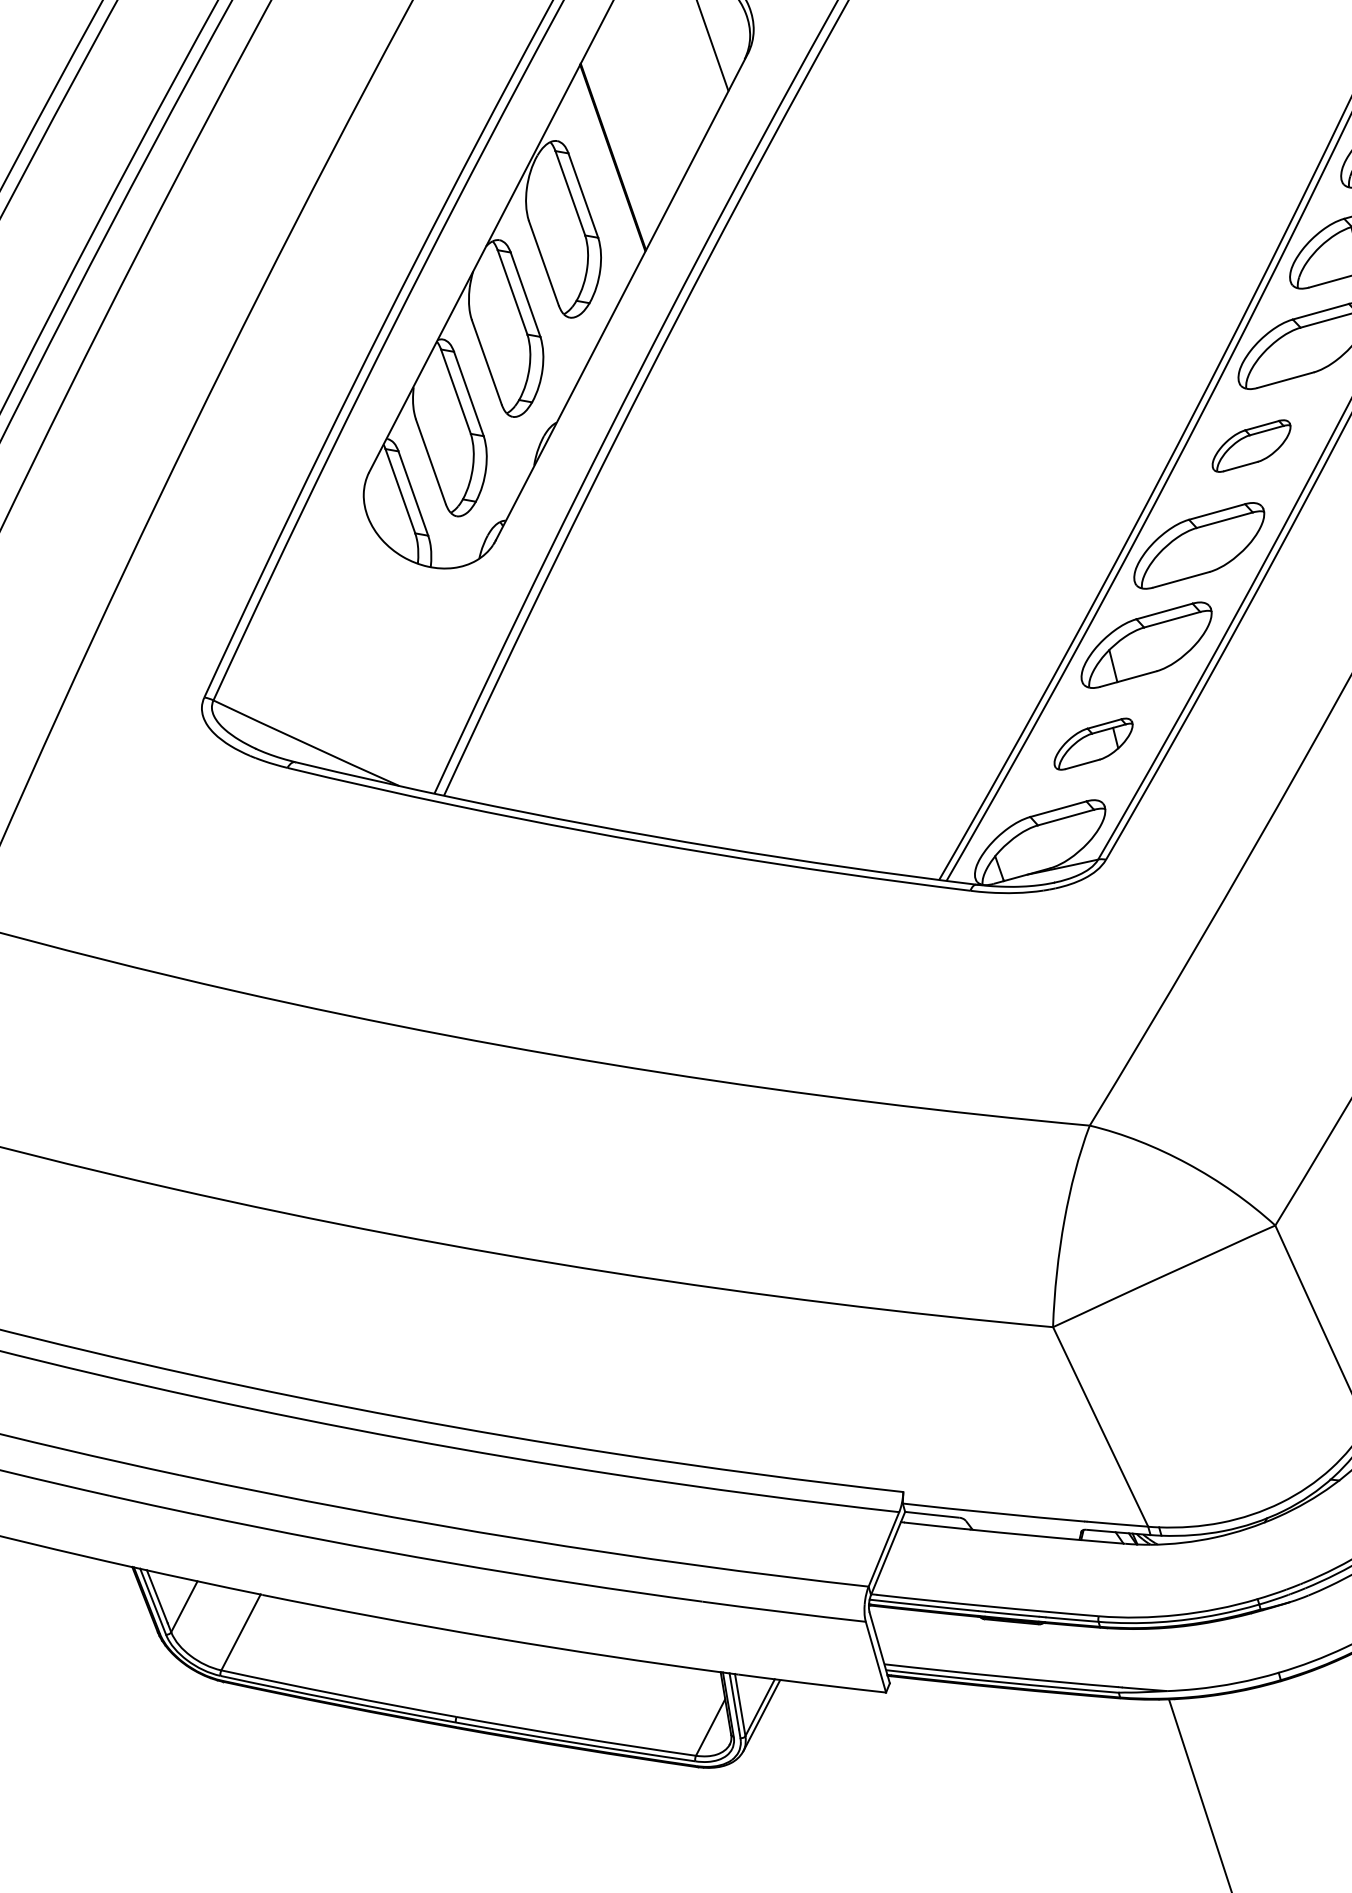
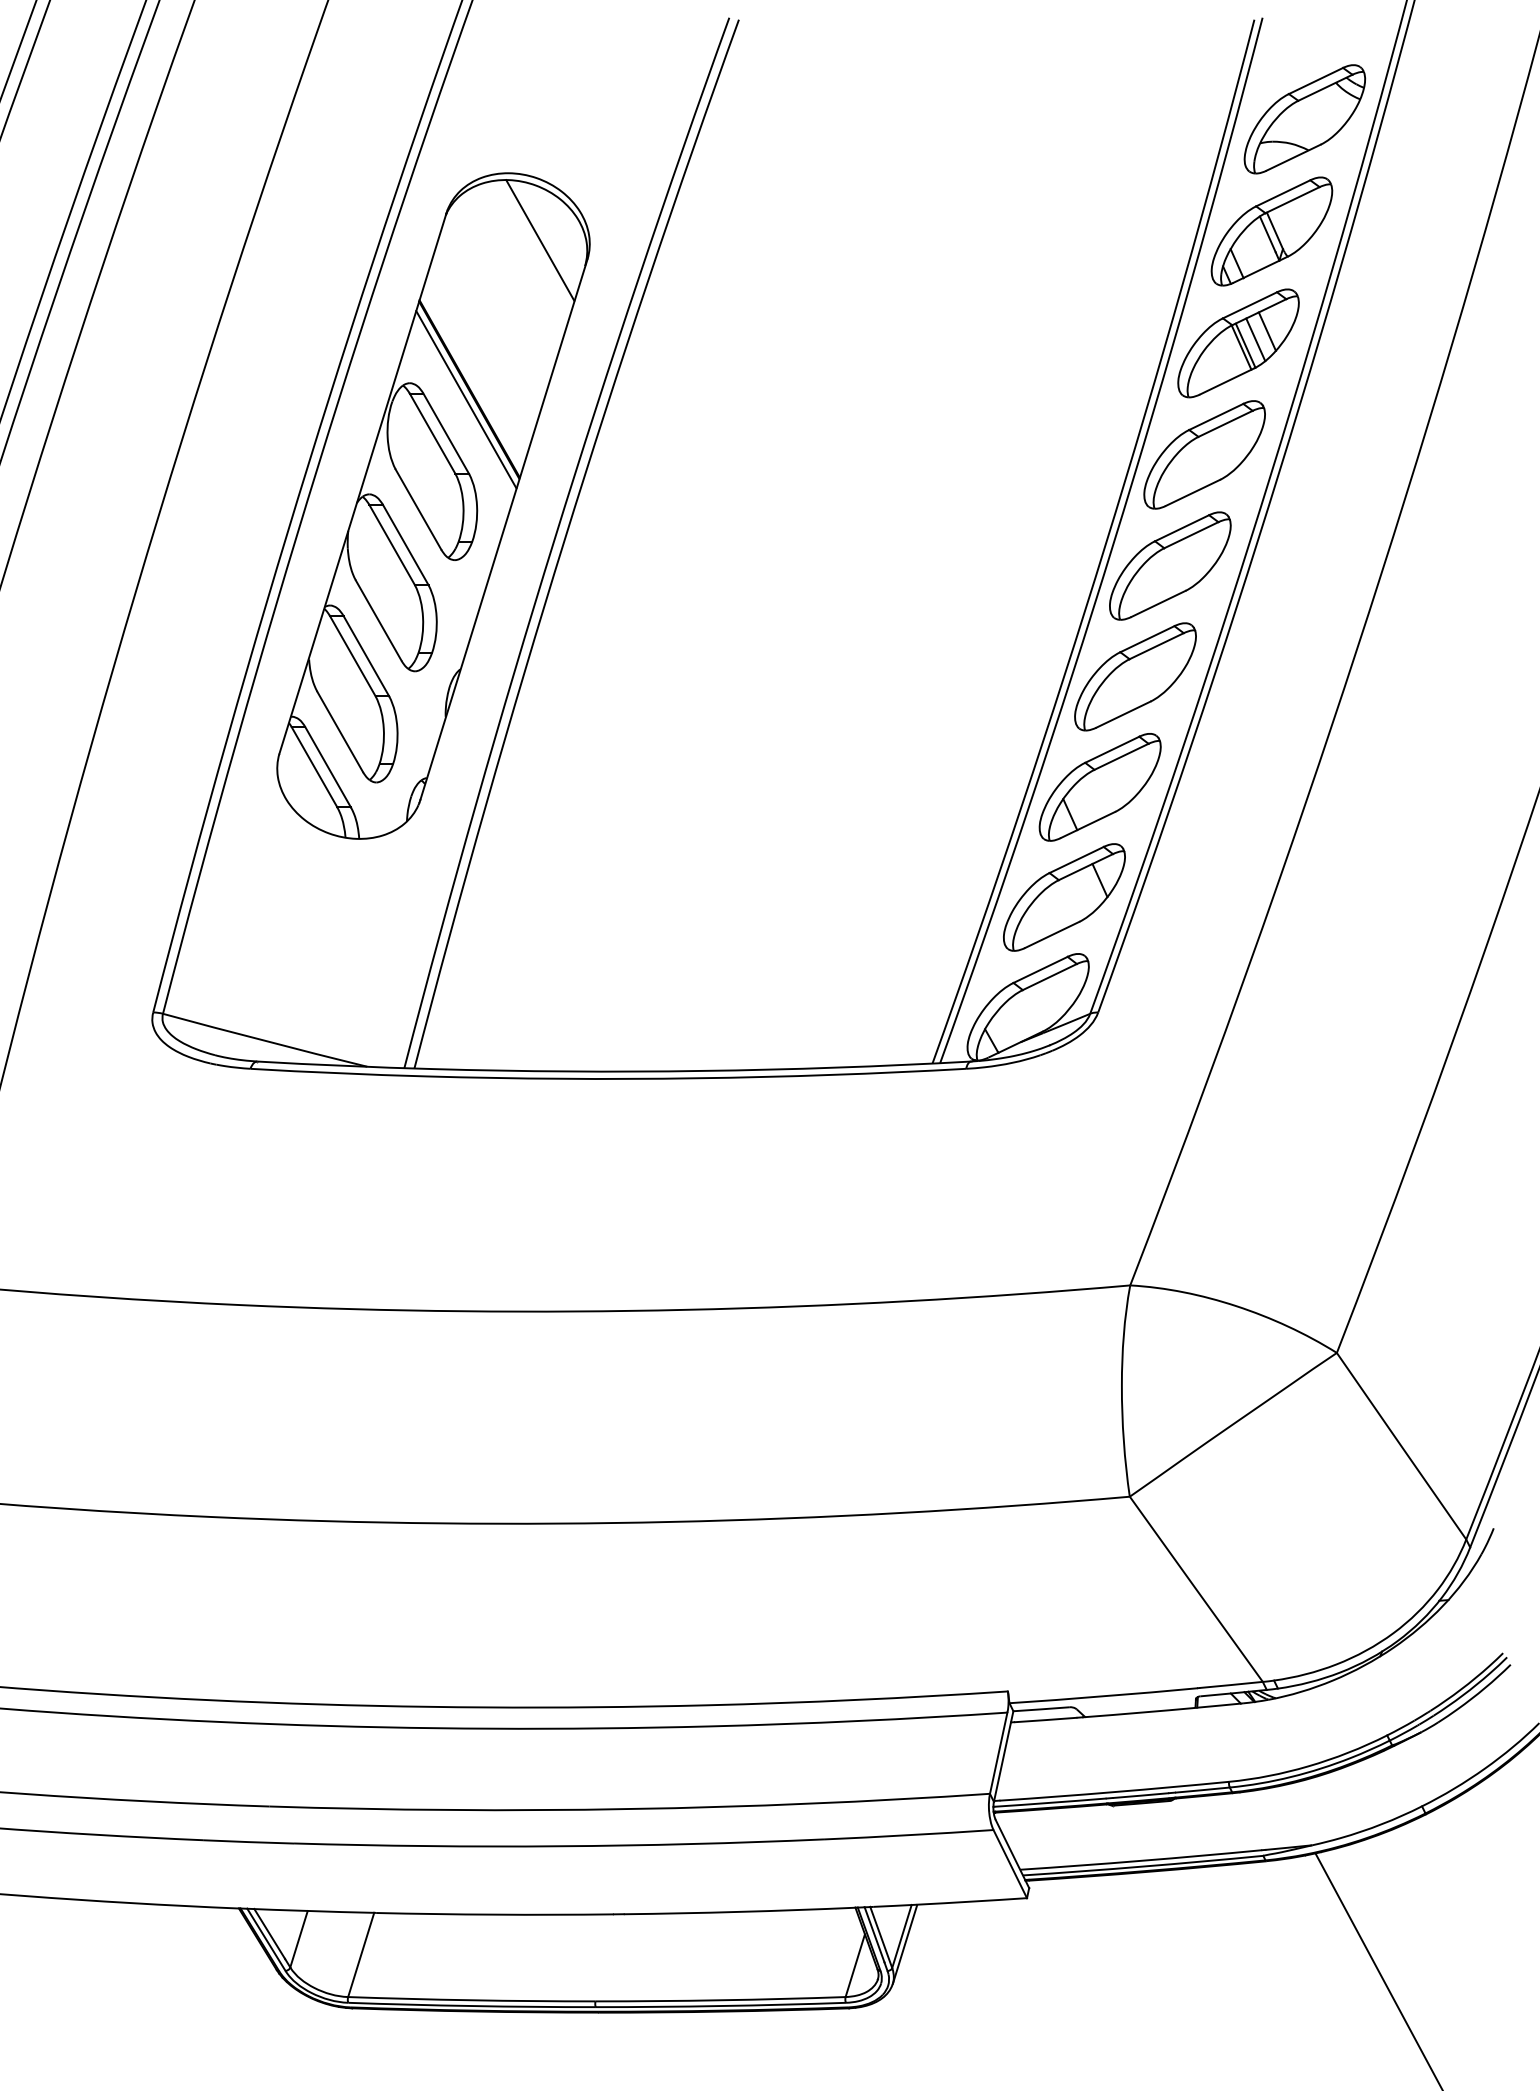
line: (608, 166) -> (466, 399), added
part: (1251, 445) -> (1170, 565), size x1.67
part: (1093, 744) -> (1064, 897), size x1.67

